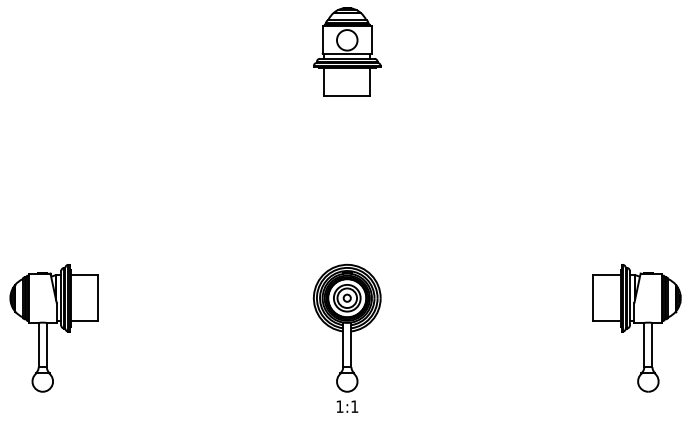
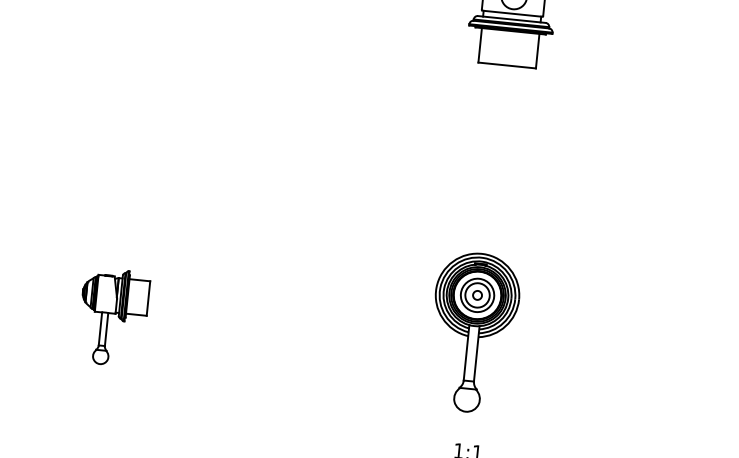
part: (53, 328) -> (112, 317), size x0.6
part: (346, 328) -> (472, 332), moved

